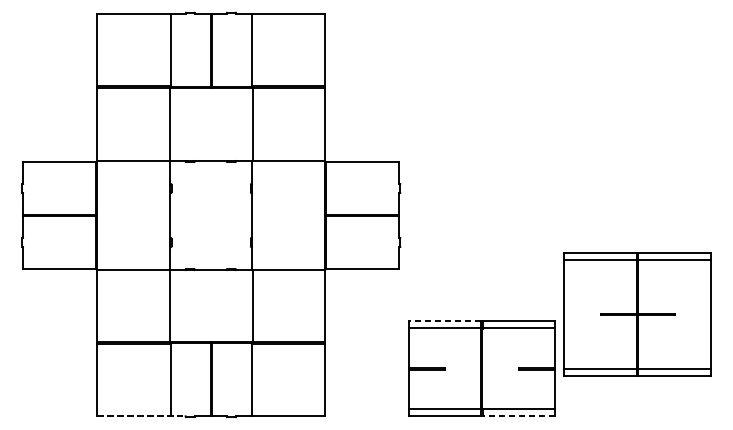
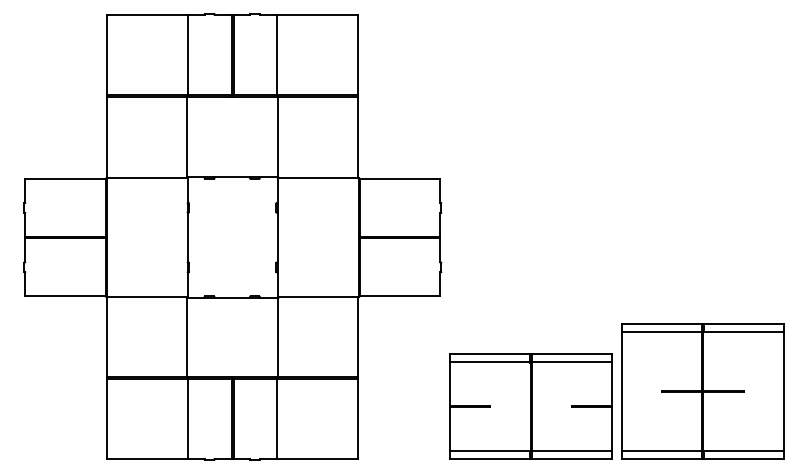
part: (637, 314) -> (702, 391), moved
line: (444, 321) -> (489, 354), dashed -> solid
line: (141, 416) -> (155, 459), dashed -> solid
line: (518, 416) -> (571, 459), dashed -> solid

